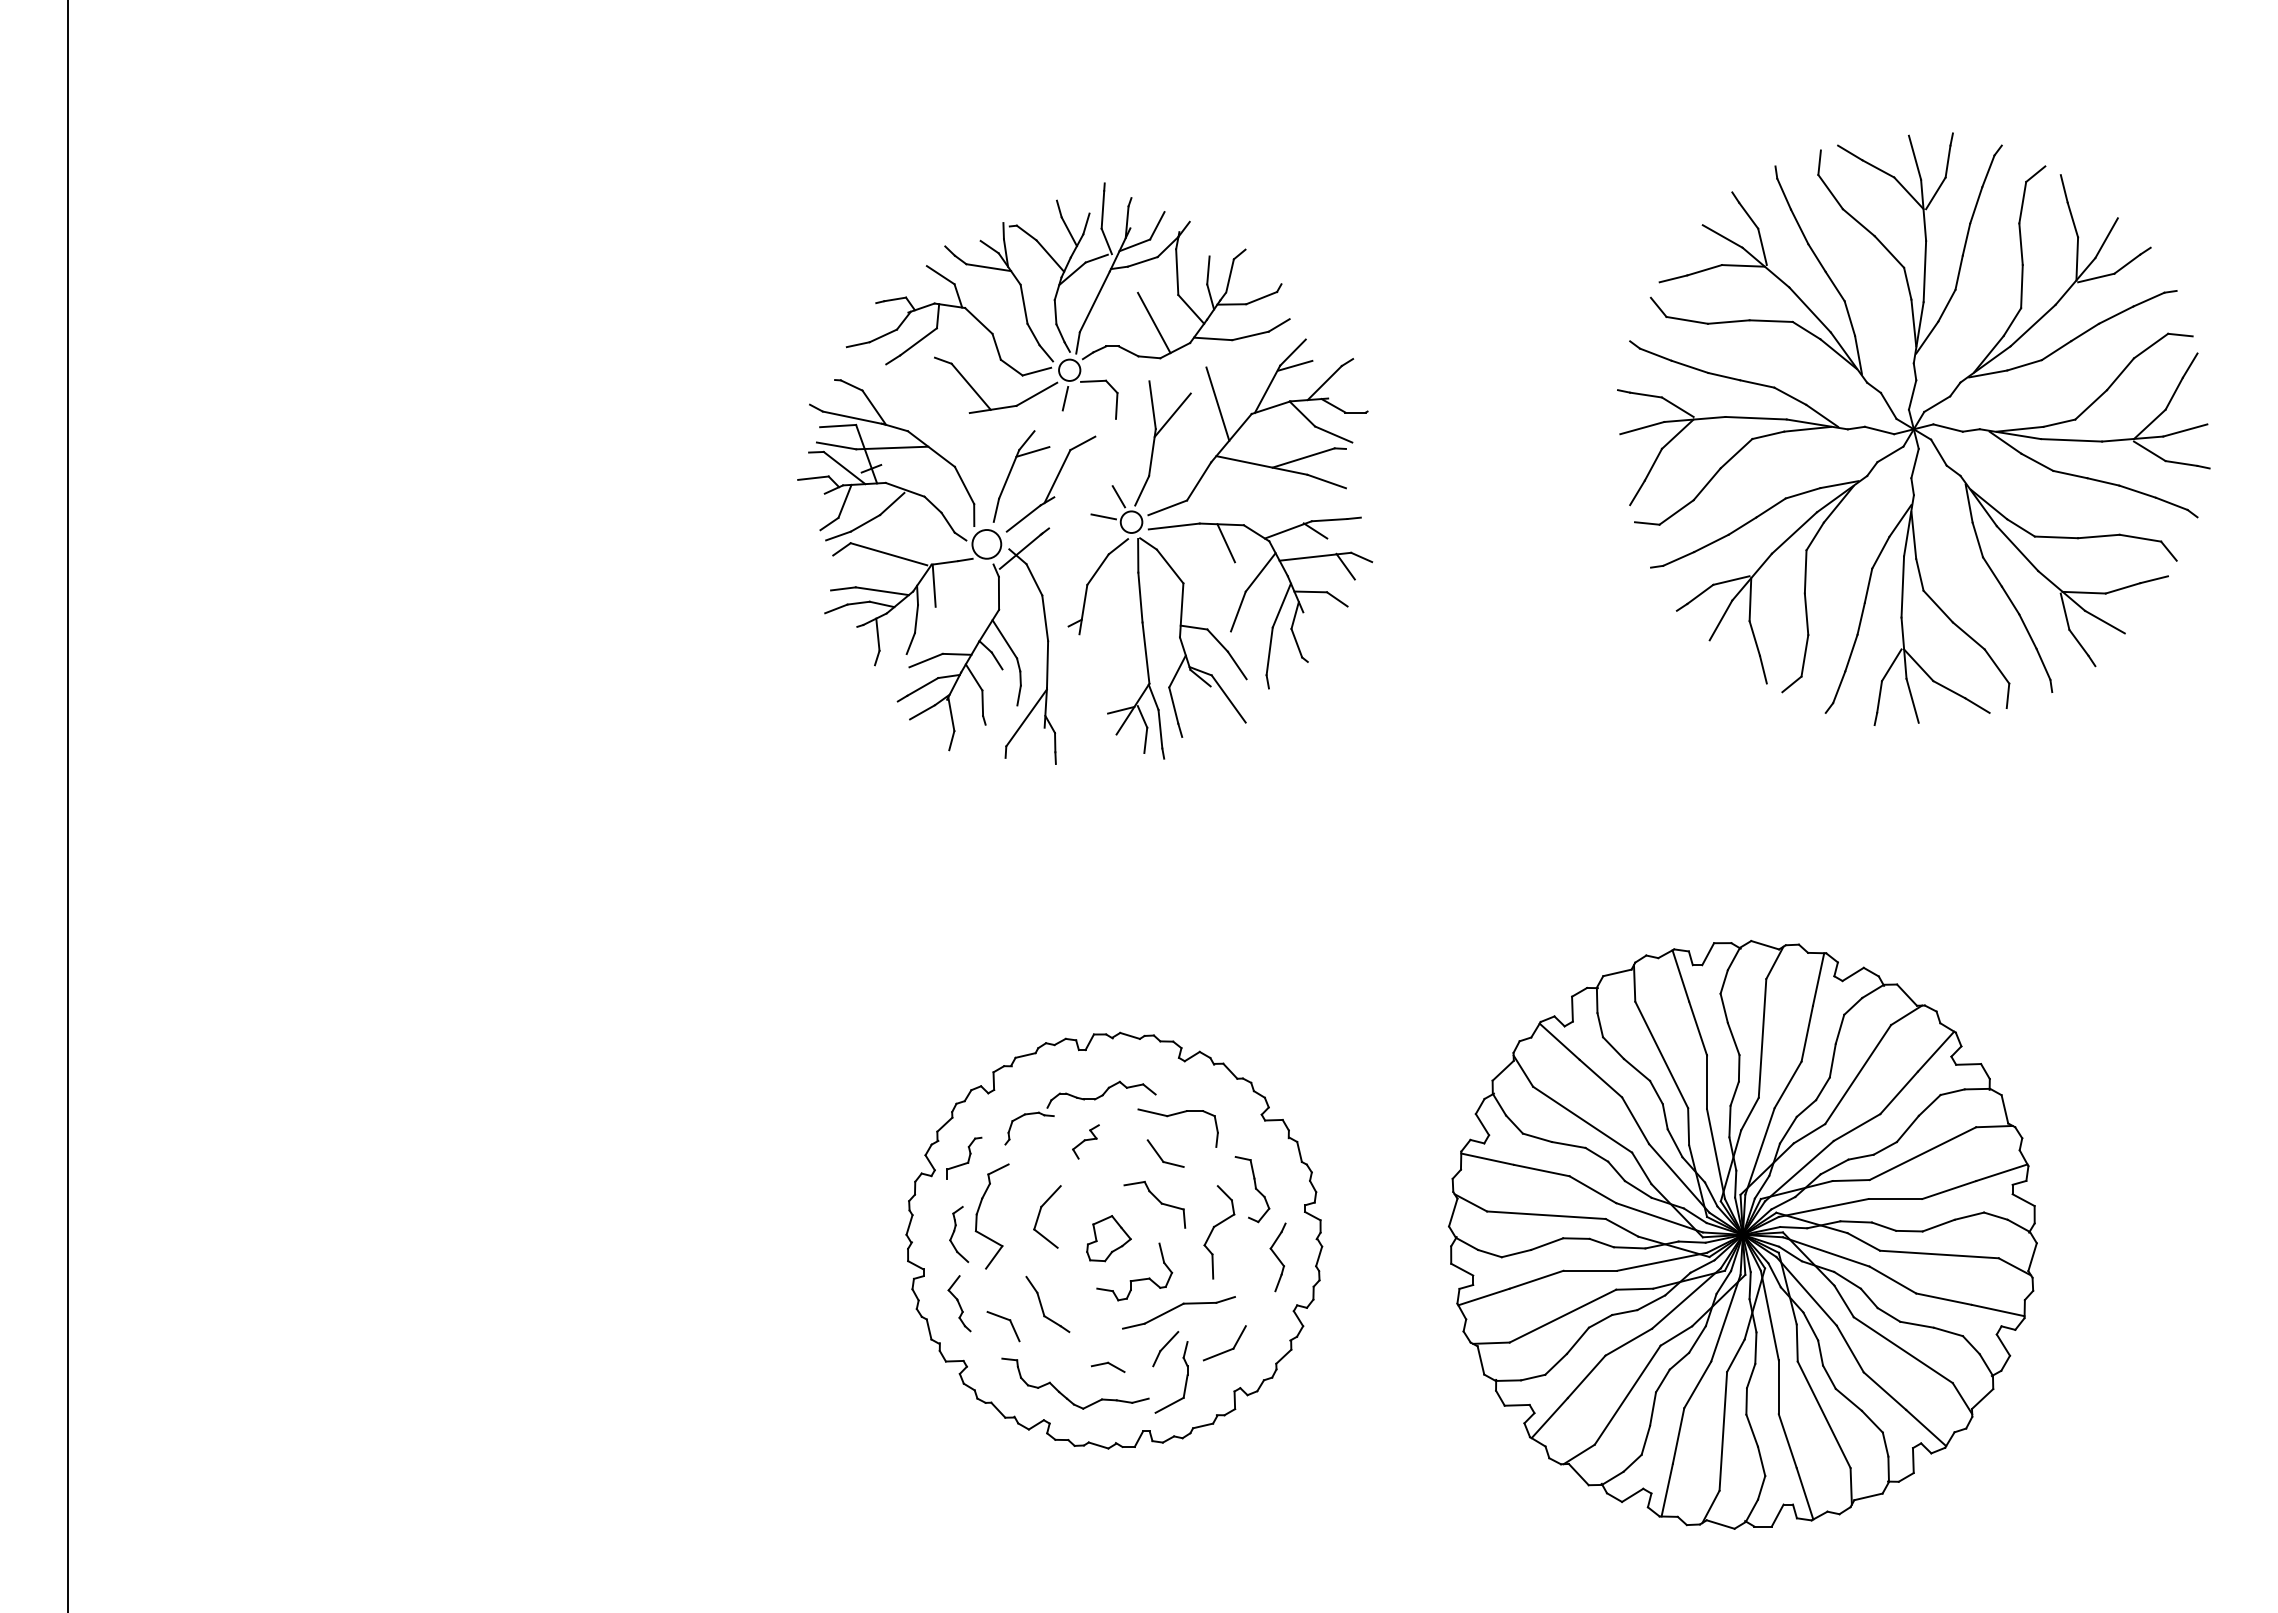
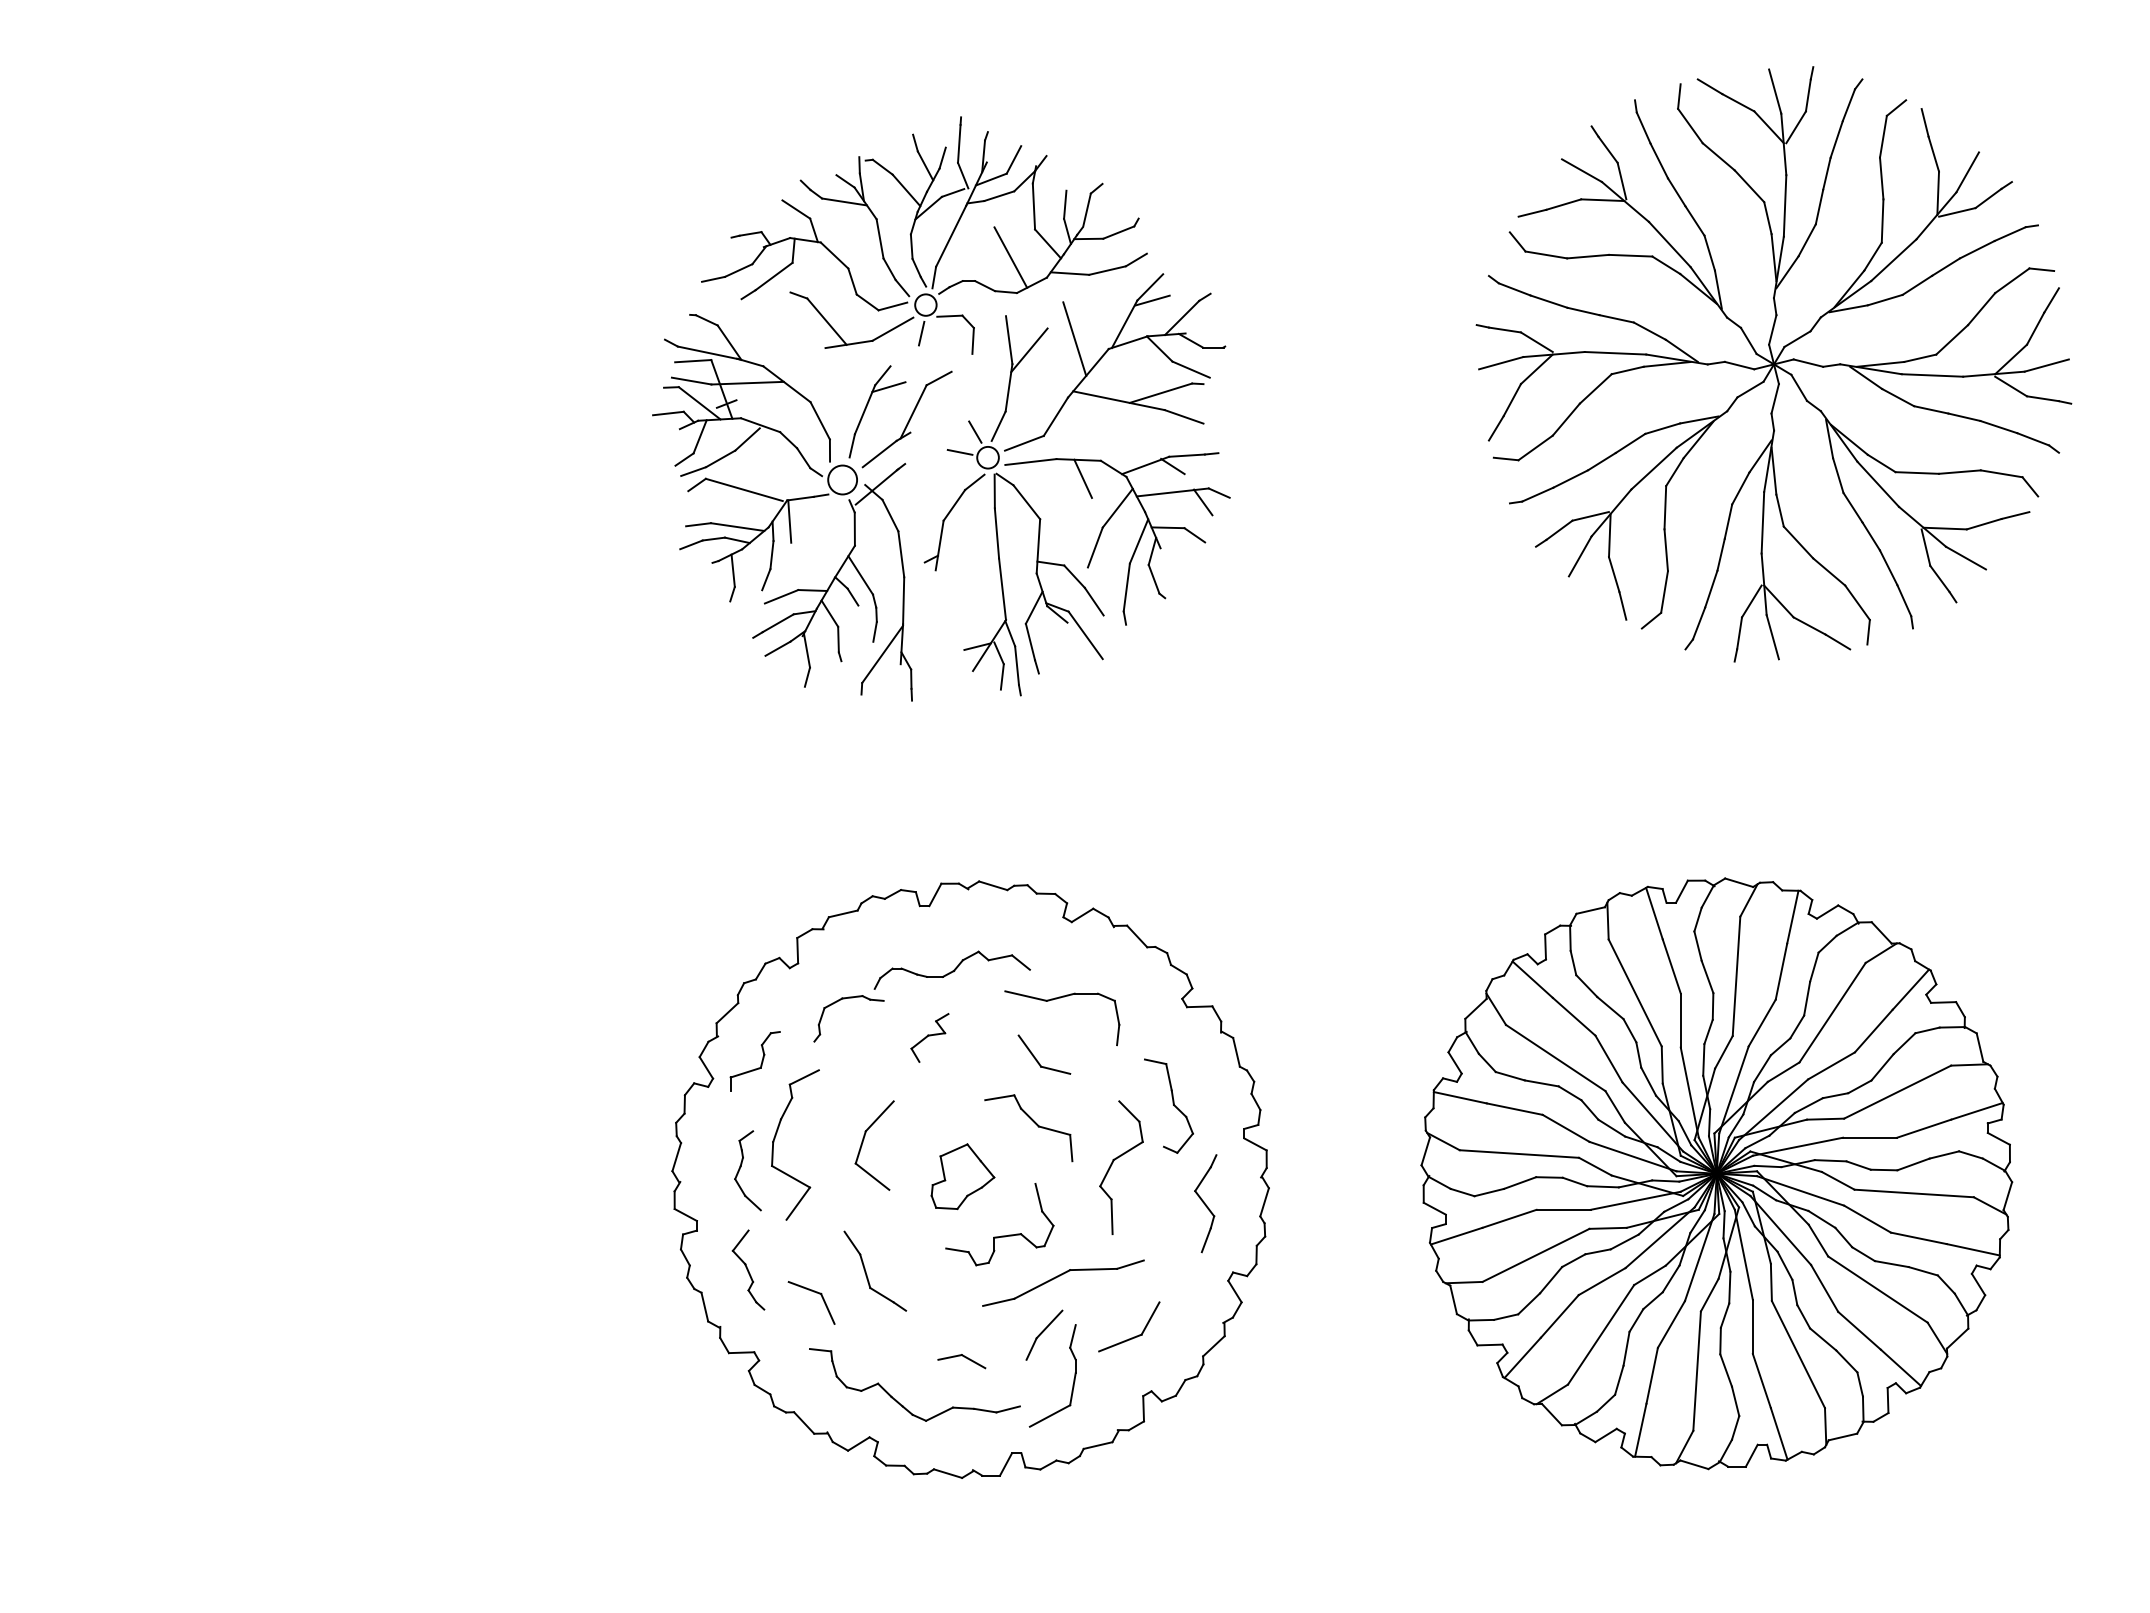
part: (1742, 1234) -> (1716, 1173), moved
part: (1114, 1240) -> (970, 1179), size x1.43

